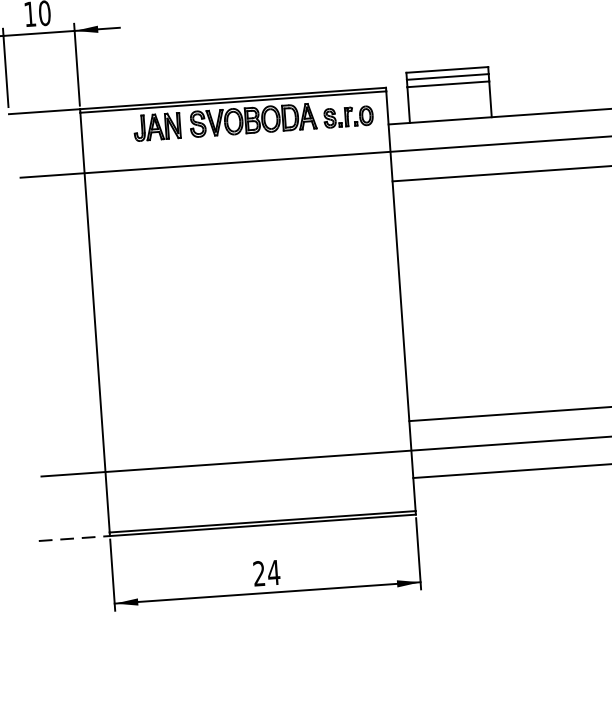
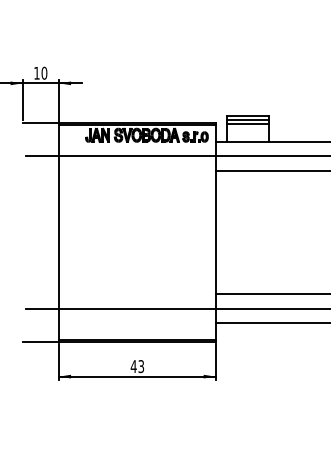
line: (75, 539) -> (41, 342), dashed -> solid
text: (266, 573) -> (137, 366), 24 -> 43

